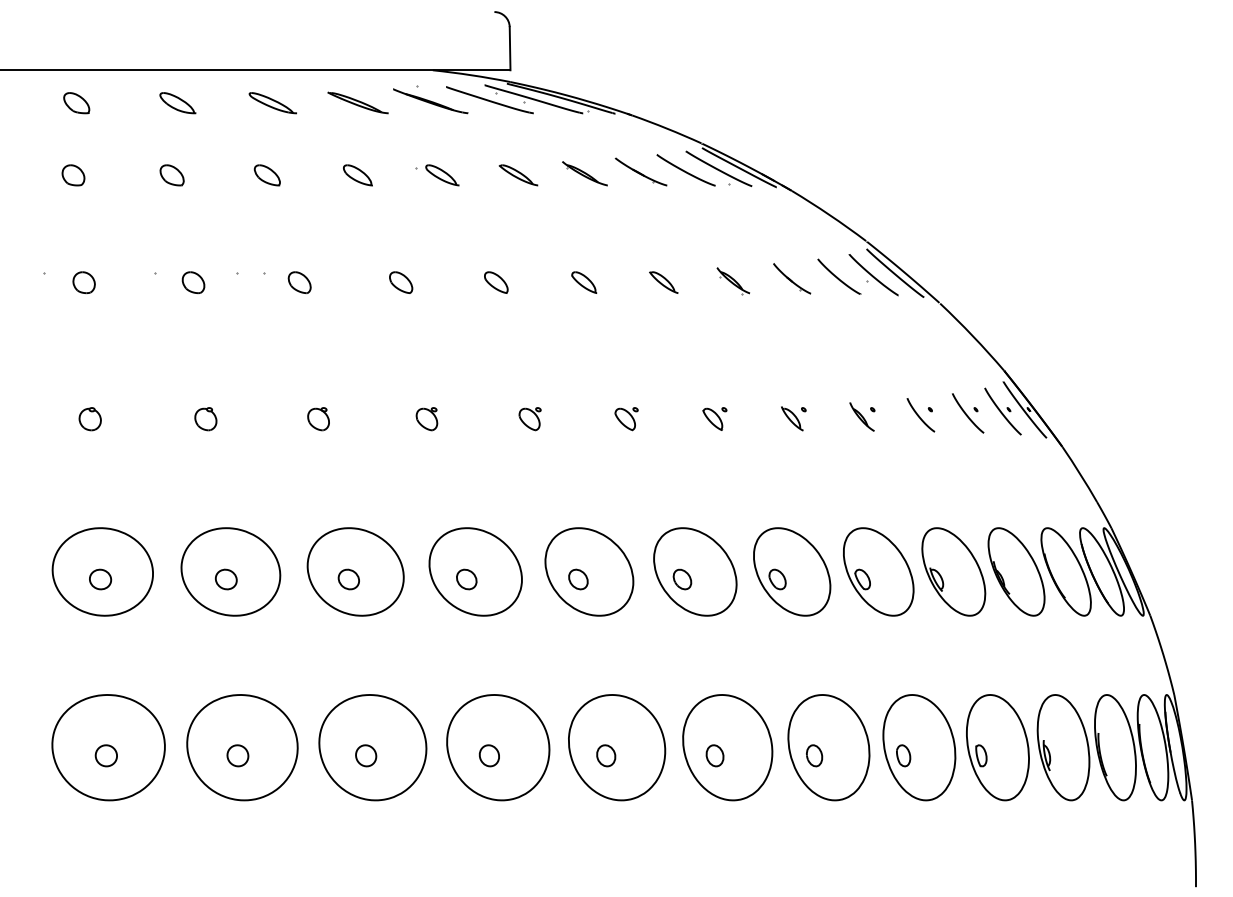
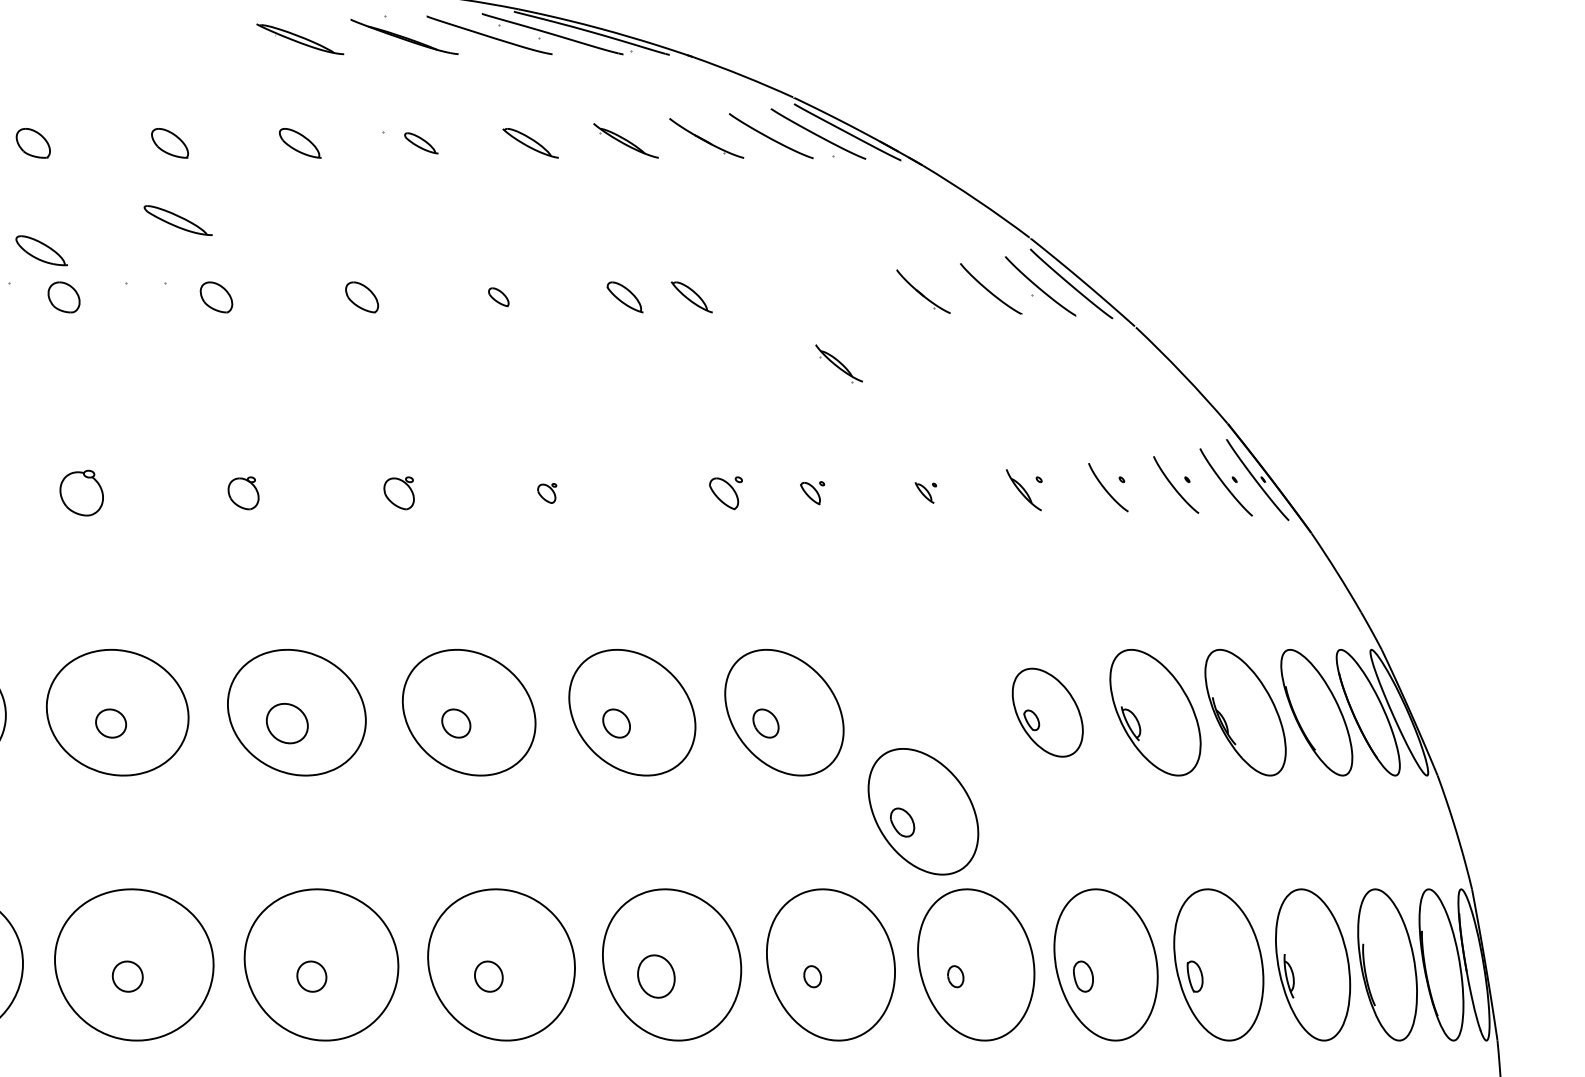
part: (177, 103) -> (41, 251), moved
part: (272, 103) -> (177, 221), moved
part: (442, 175) -> (421, 143), size x0.7
part: (733, 281) -> (839, 364), moved
part: (496, 282) -> (498, 297), size x0.6
part: (663, 282) -> (691, 297), moved
part: (714, 418) -> (811, 492), size x0.7
part: (793, 418) -> (925, 492), size x0.6
part: (205, 419) -> (81, 493), size x1.4
part: (529, 419) -> (546, 493), size x0.6
part: (626, 419) -> (725, 493), moved
part: (792, 571) -> (923, 811), moved
part: (878, 571) -> (1047, 712), size x0.7
part: (348, 579) -> (286, 723), size x1.4
part: (606, 755) -> (656, 976), size x1.4
part: (714, 755) -> (811, 976), size x0.7
part: (814, 755) -> (955, 976), size x0.7

